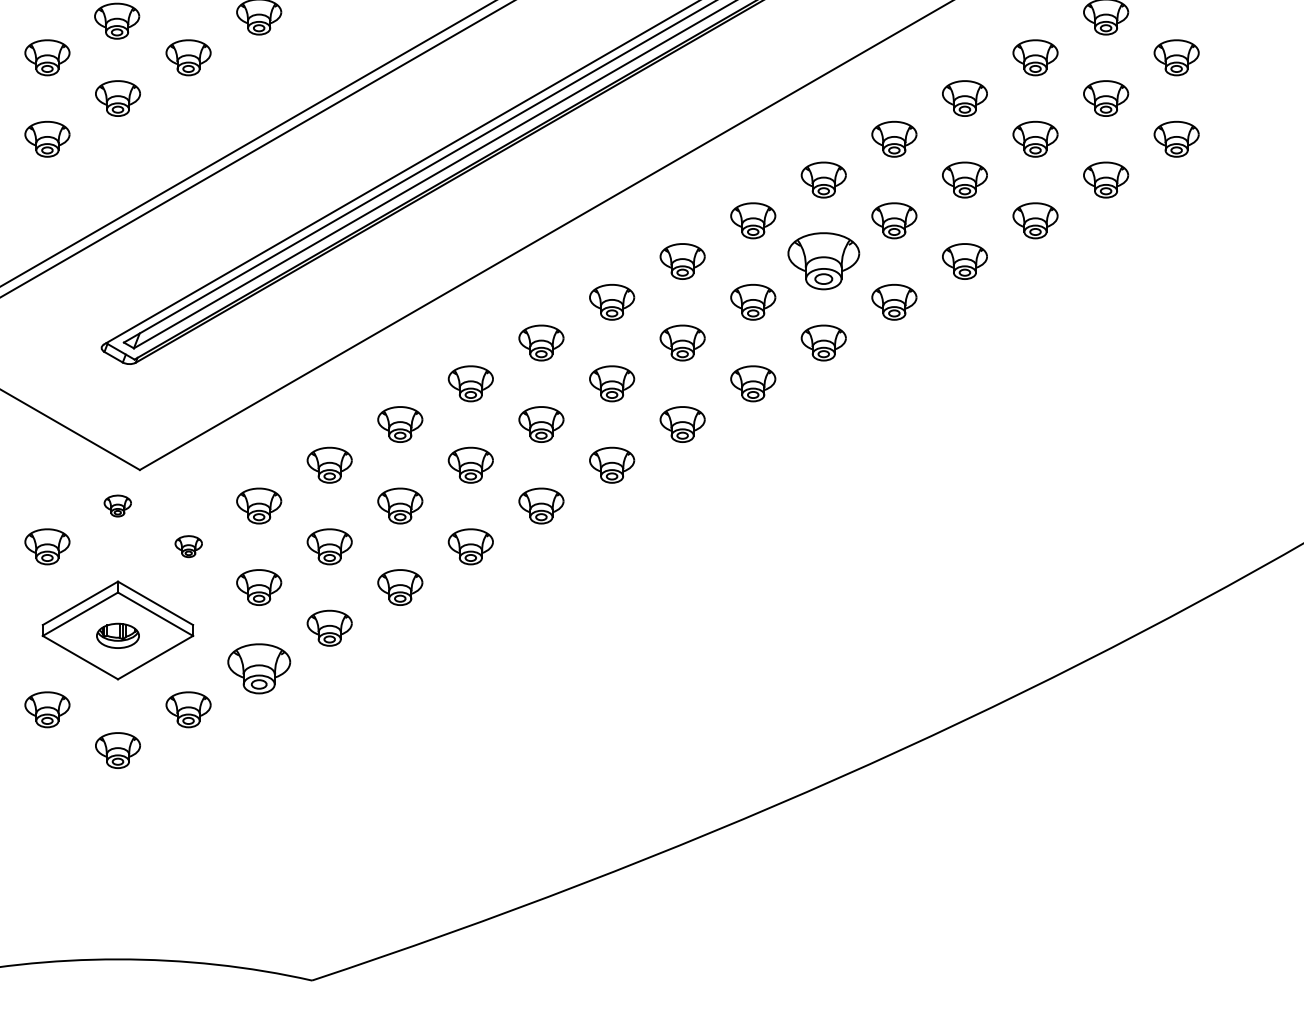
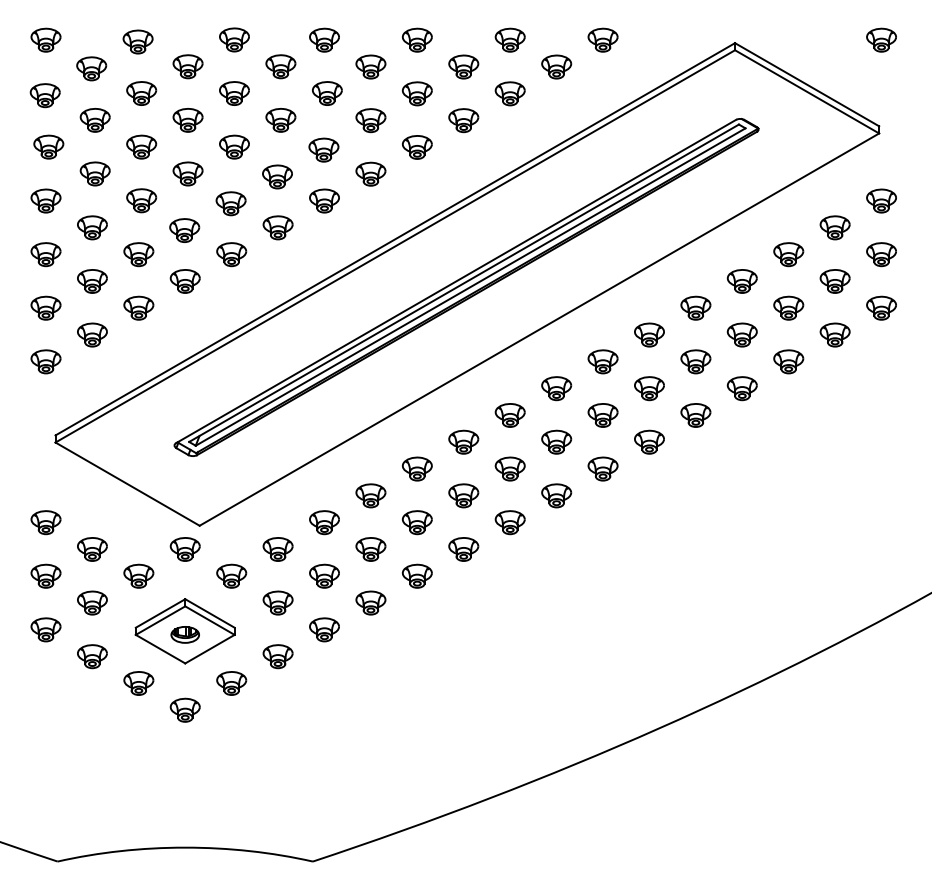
part: (823, 261) -> (649, 388), size x0.62
part: (116, 506) -> (184, 549), size x1.67
part: (188, 545) -> (231, 575), size x1.67
part: (258, 668) -> (277, 656), size x0.71

